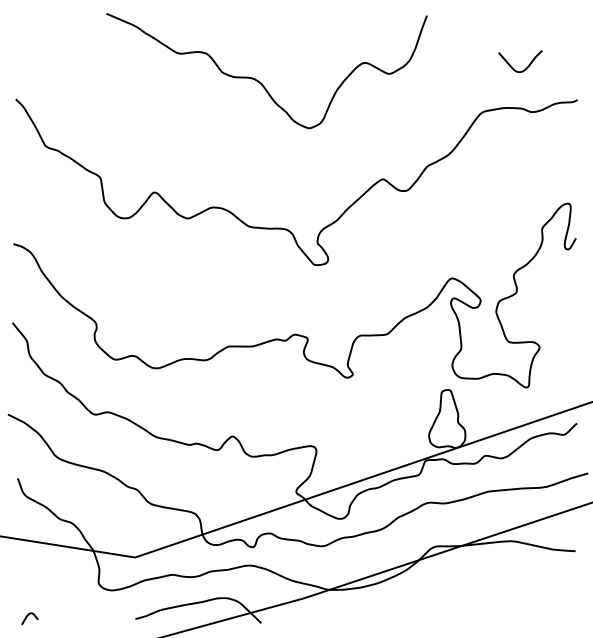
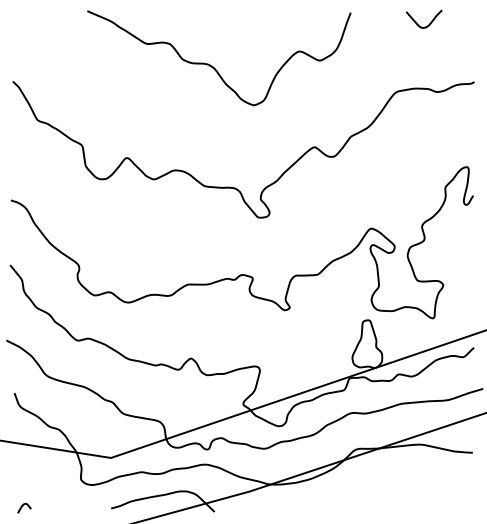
curve: (526, 67) -> (429, 24), moved

